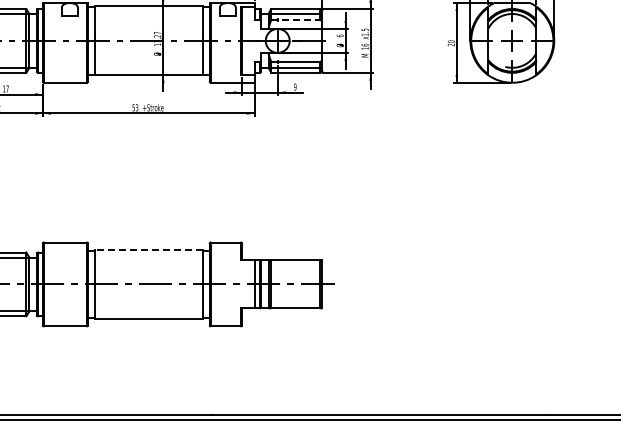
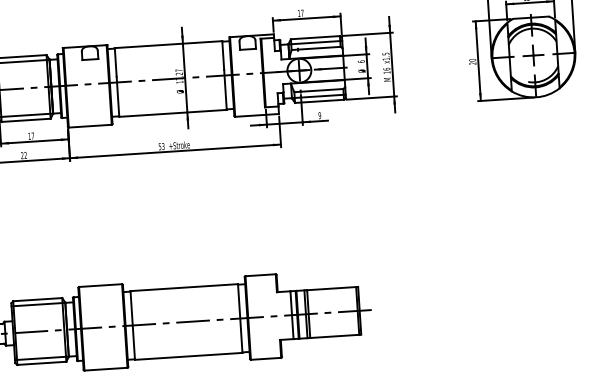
line: (295, 19) -> (315, 48), dashed -> solid
line: (148, 249) -> (183, 287), dashed -> solid

